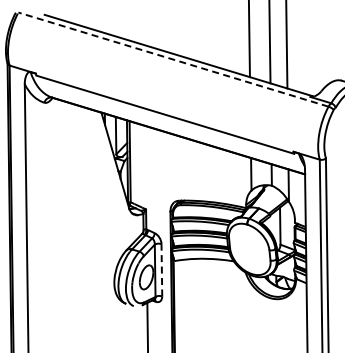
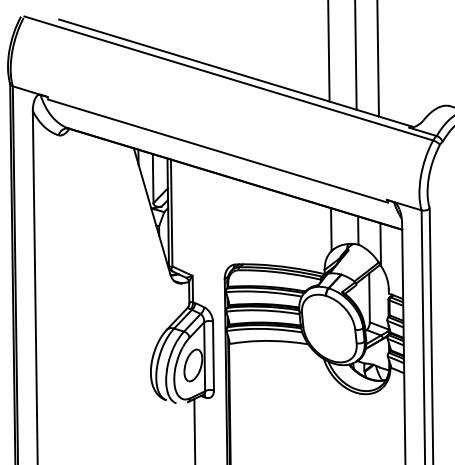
line: (173, 59) -> (228, 78), dashed -> solid
line: (161, 269) -> (213, 355), dashed -> solid

